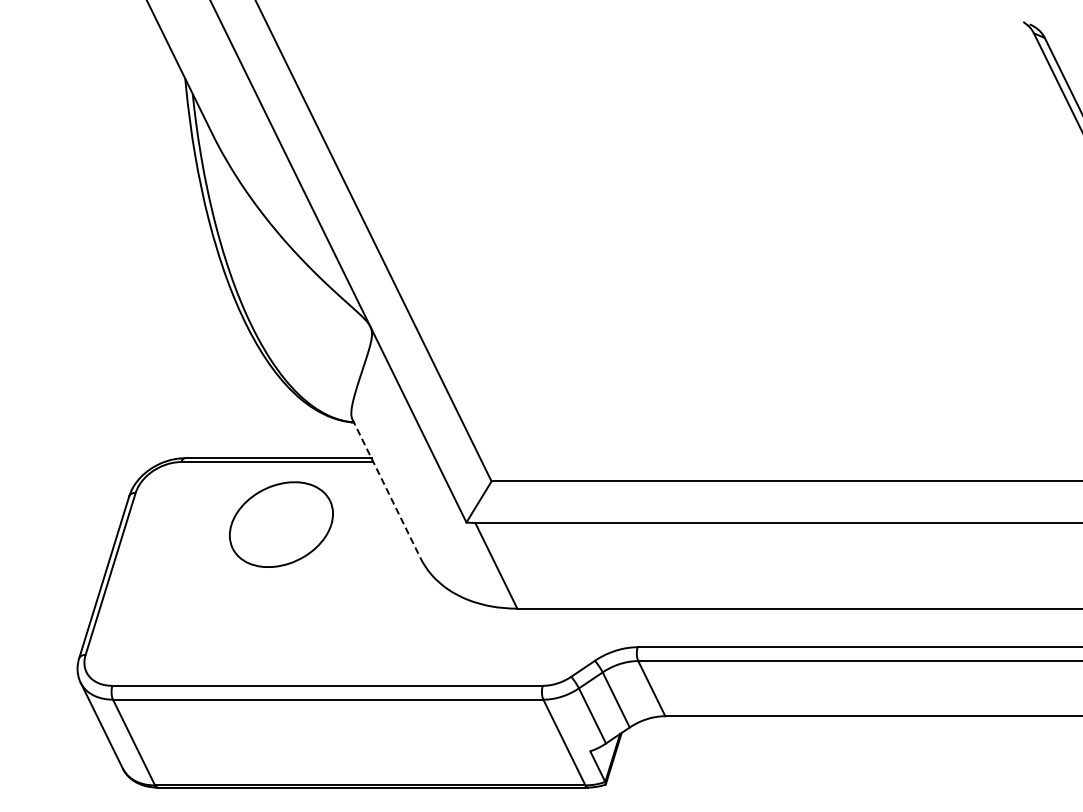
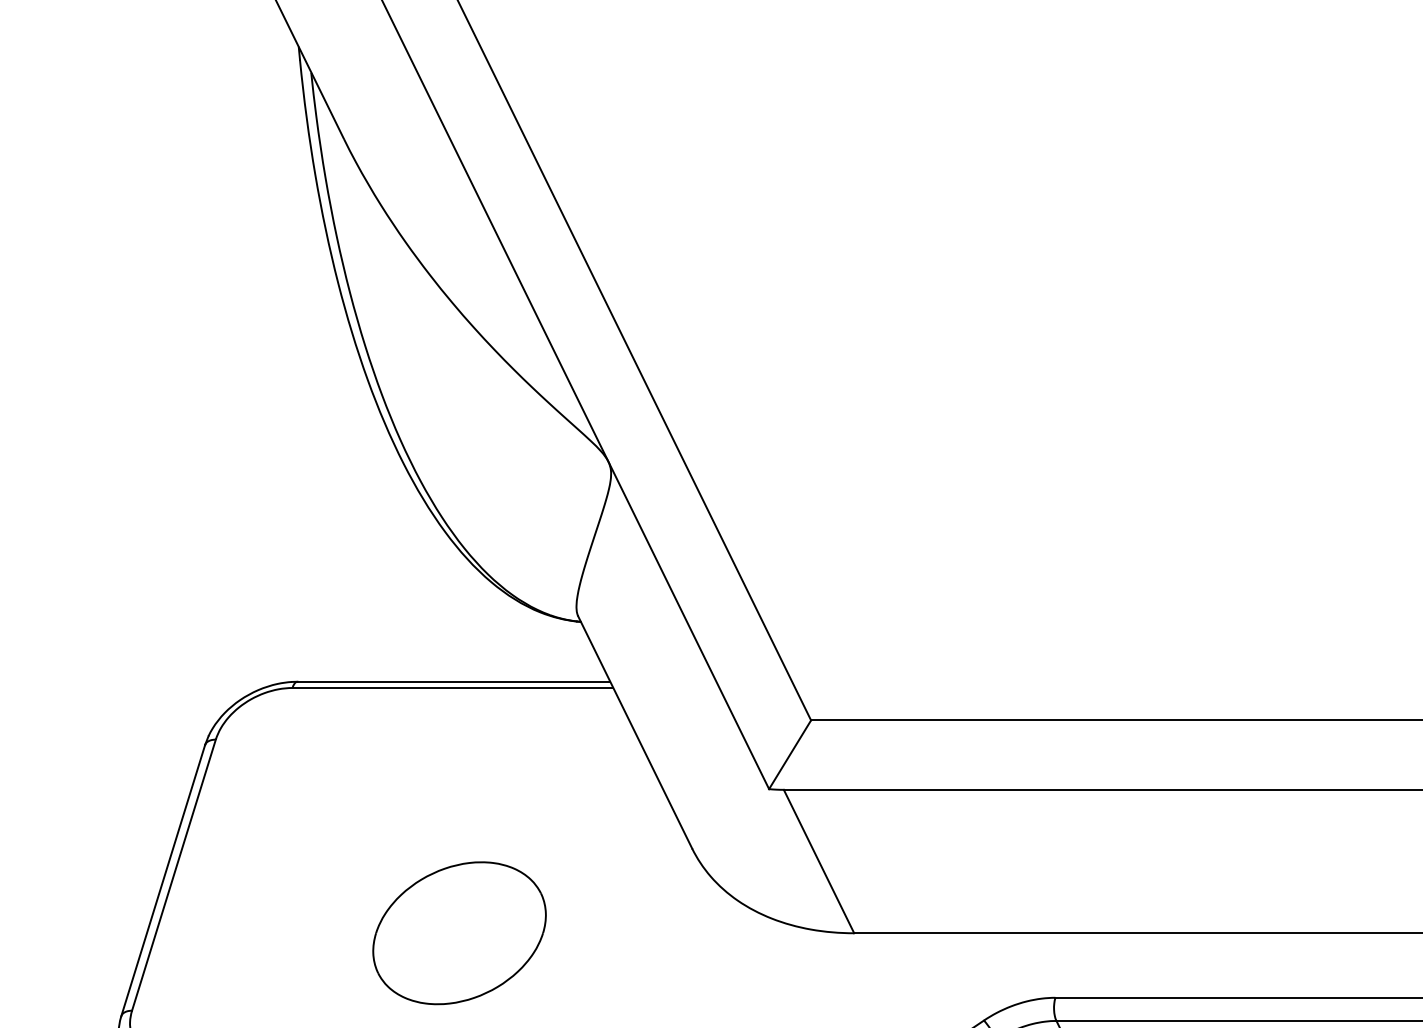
line: (386, 489) -> (635, 733), dashed -> solid
part: (281, 524) -> (459, 932), moved

